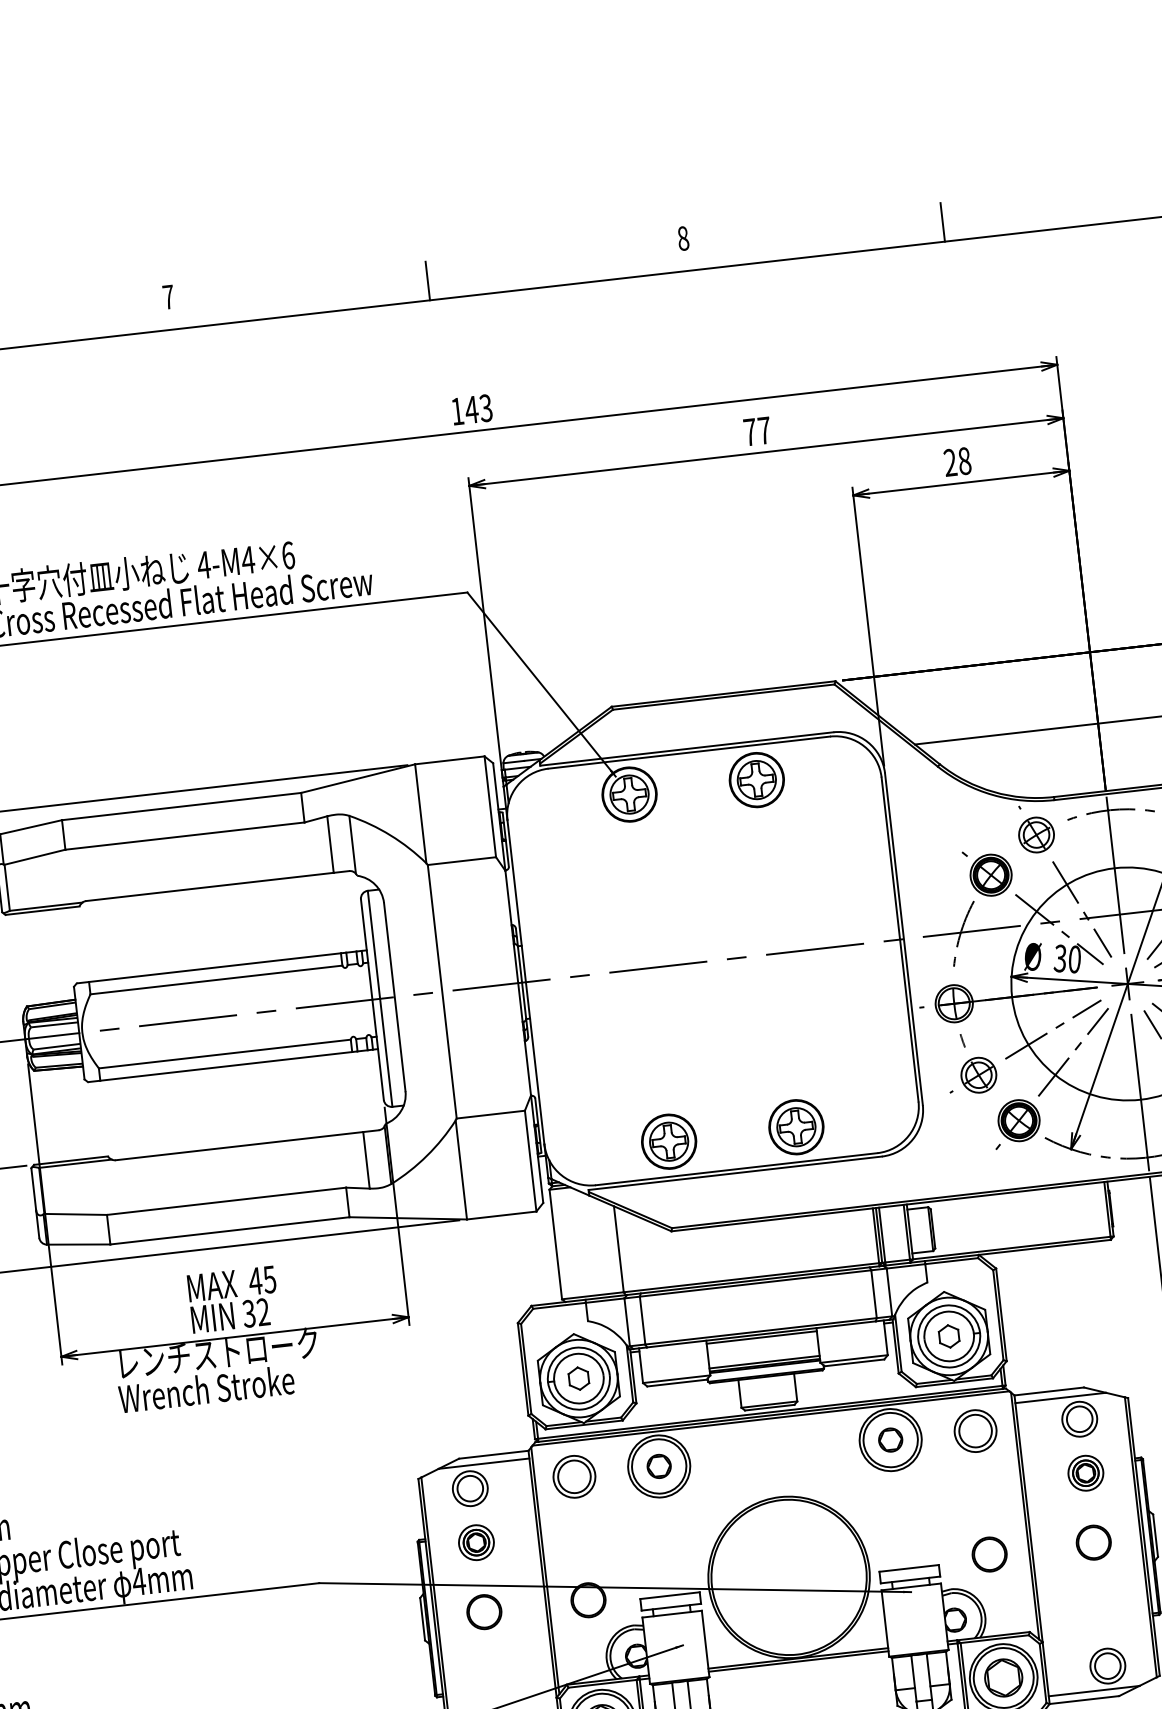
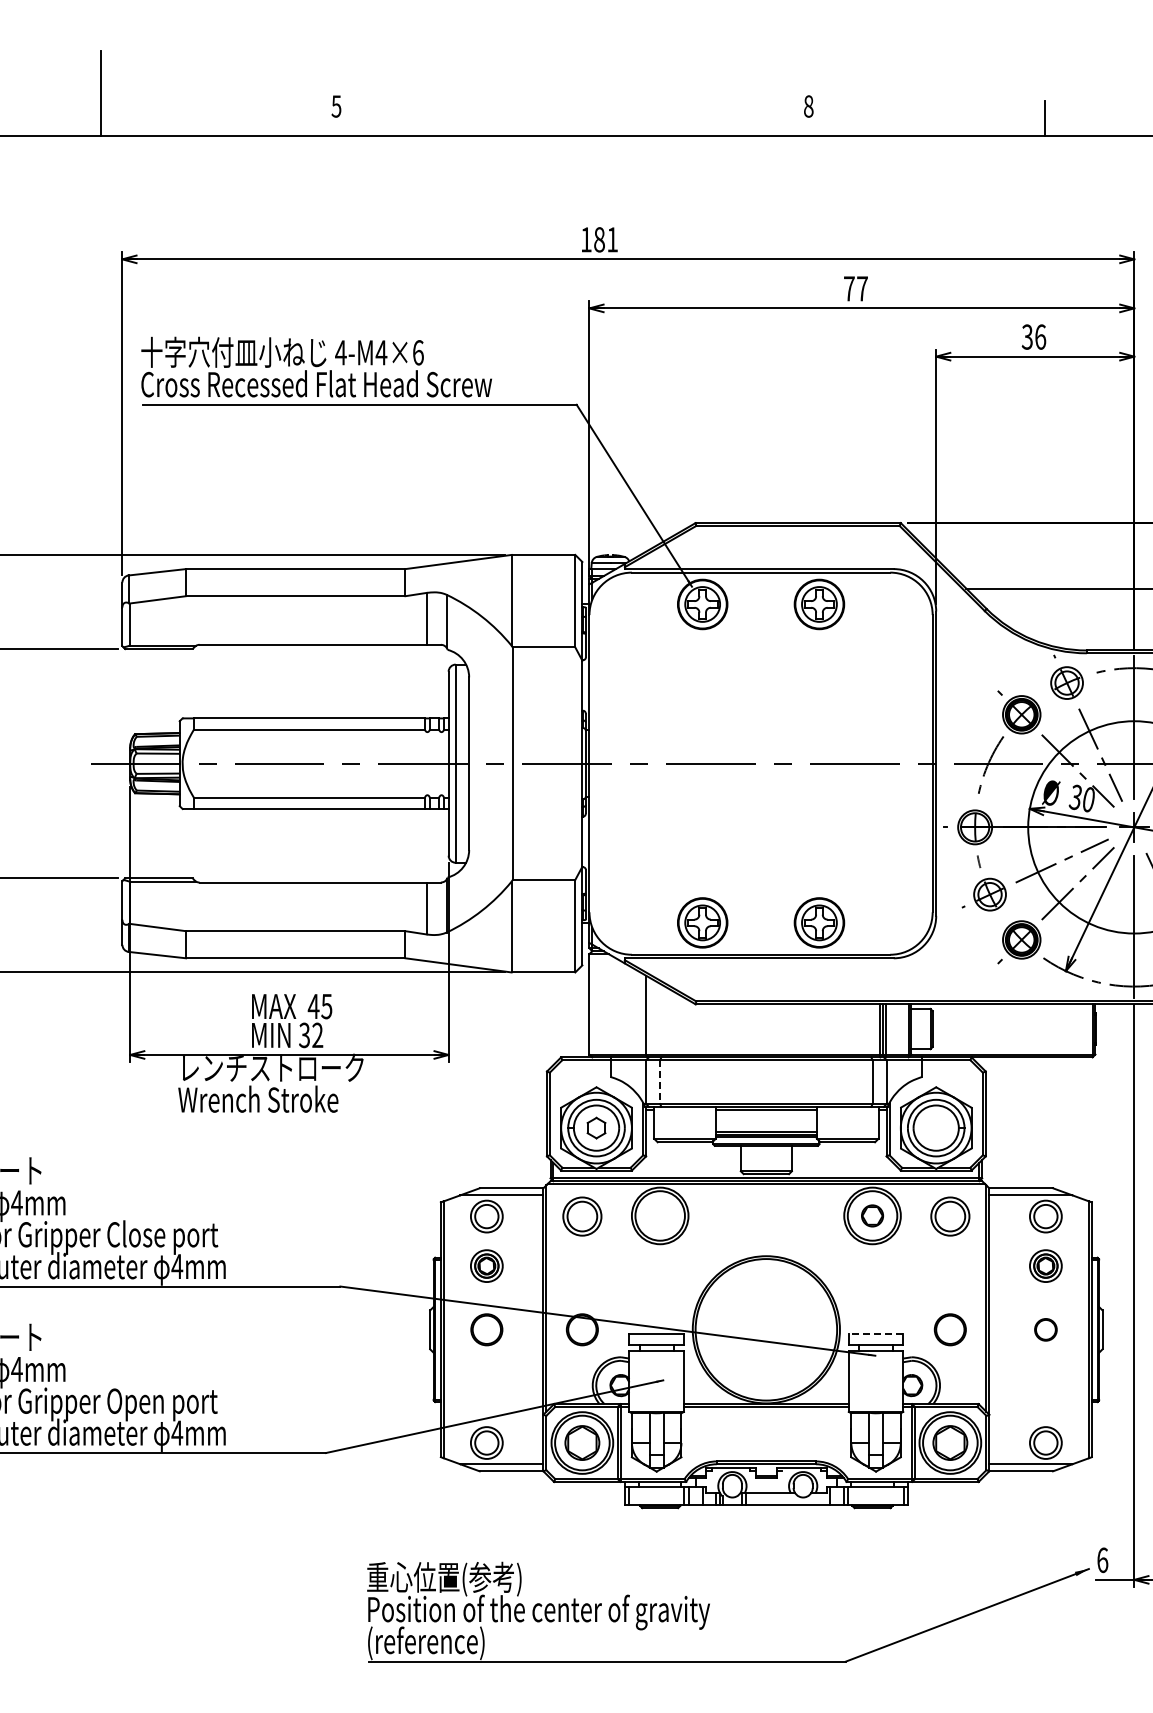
line: (427, 280) -> (572, 118), removed
text: (168, 297) -> (336, 106), 7 -> 5
text: (478, 408) -> (605, 239), 143 -> 181
text: (956, 461) -> (1033, 336), 28 -> 36
line: (642, 1320) -> (660, 1082), solid -> dashed
part: (949, 1335) -> (936, 1127), removed
part: (658, 1466) -> (659, 1215), removed
circle: (1093, 1542) -> (1045, 1329), size x0.7
line: (908, 1568) -> (875, 1334), solid -> dashed

